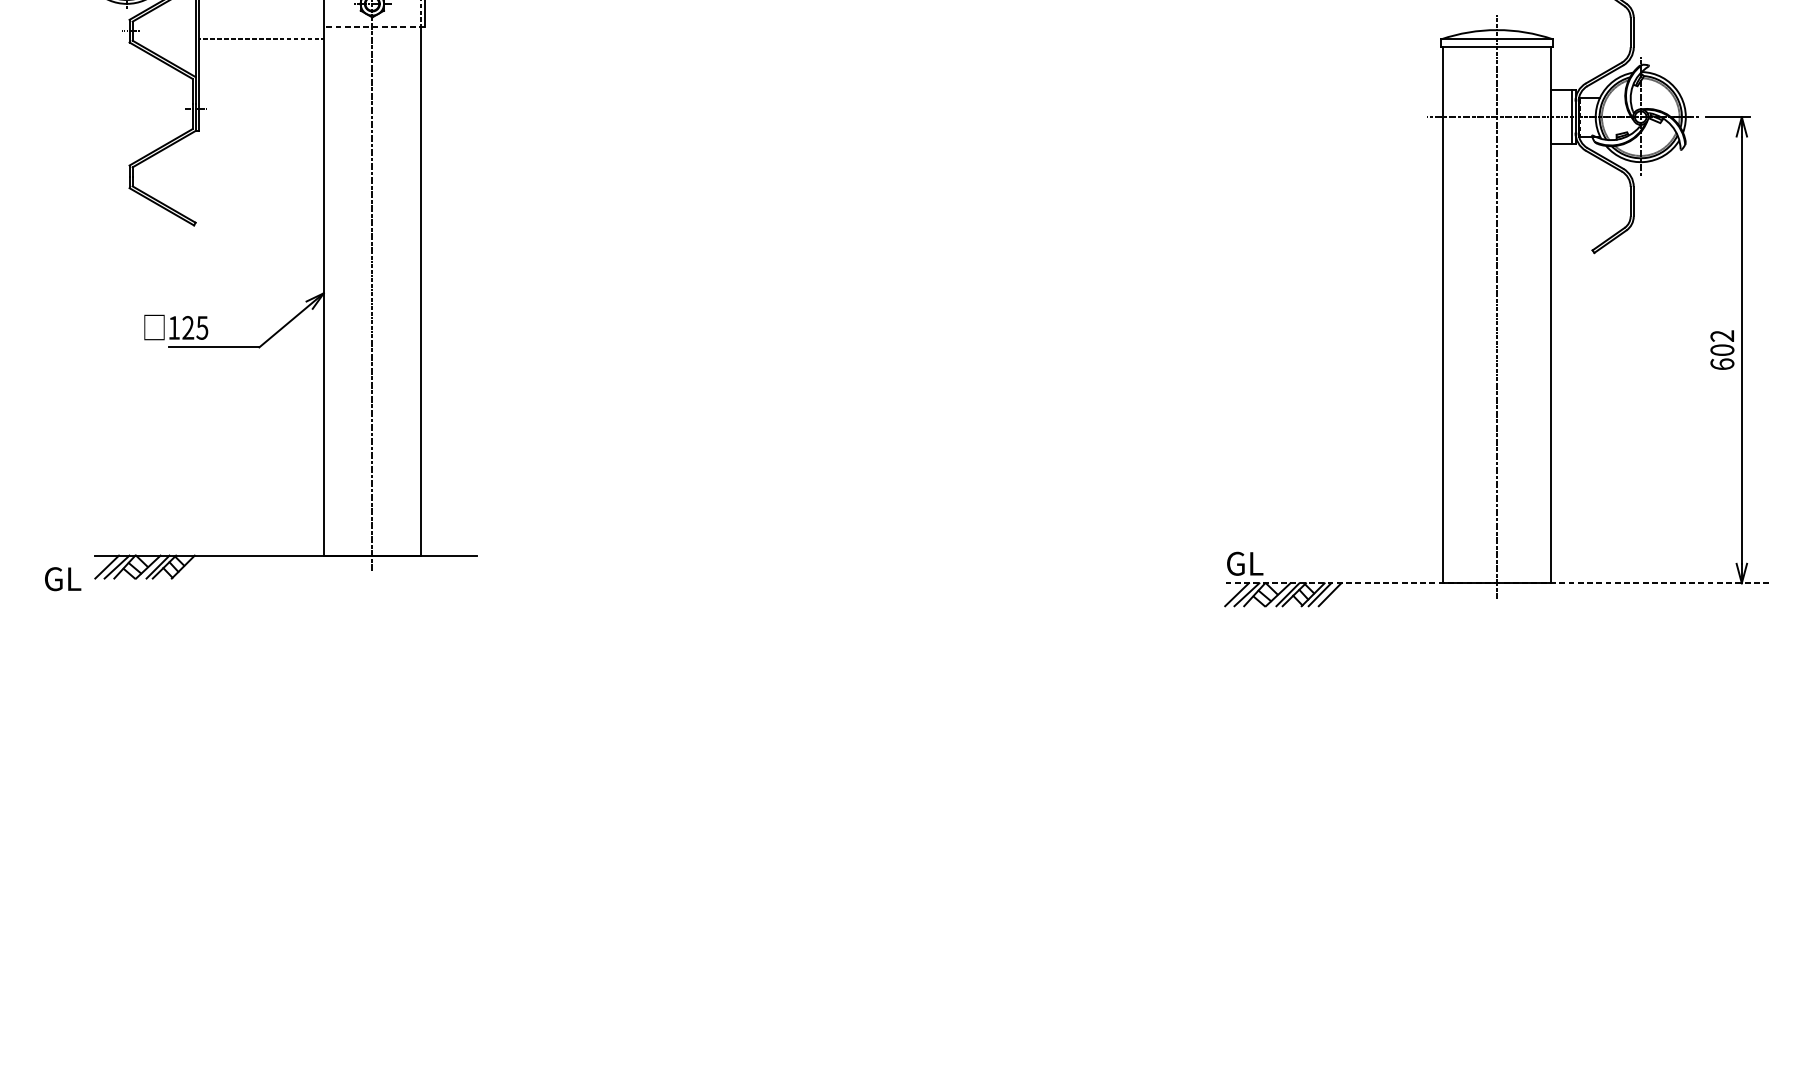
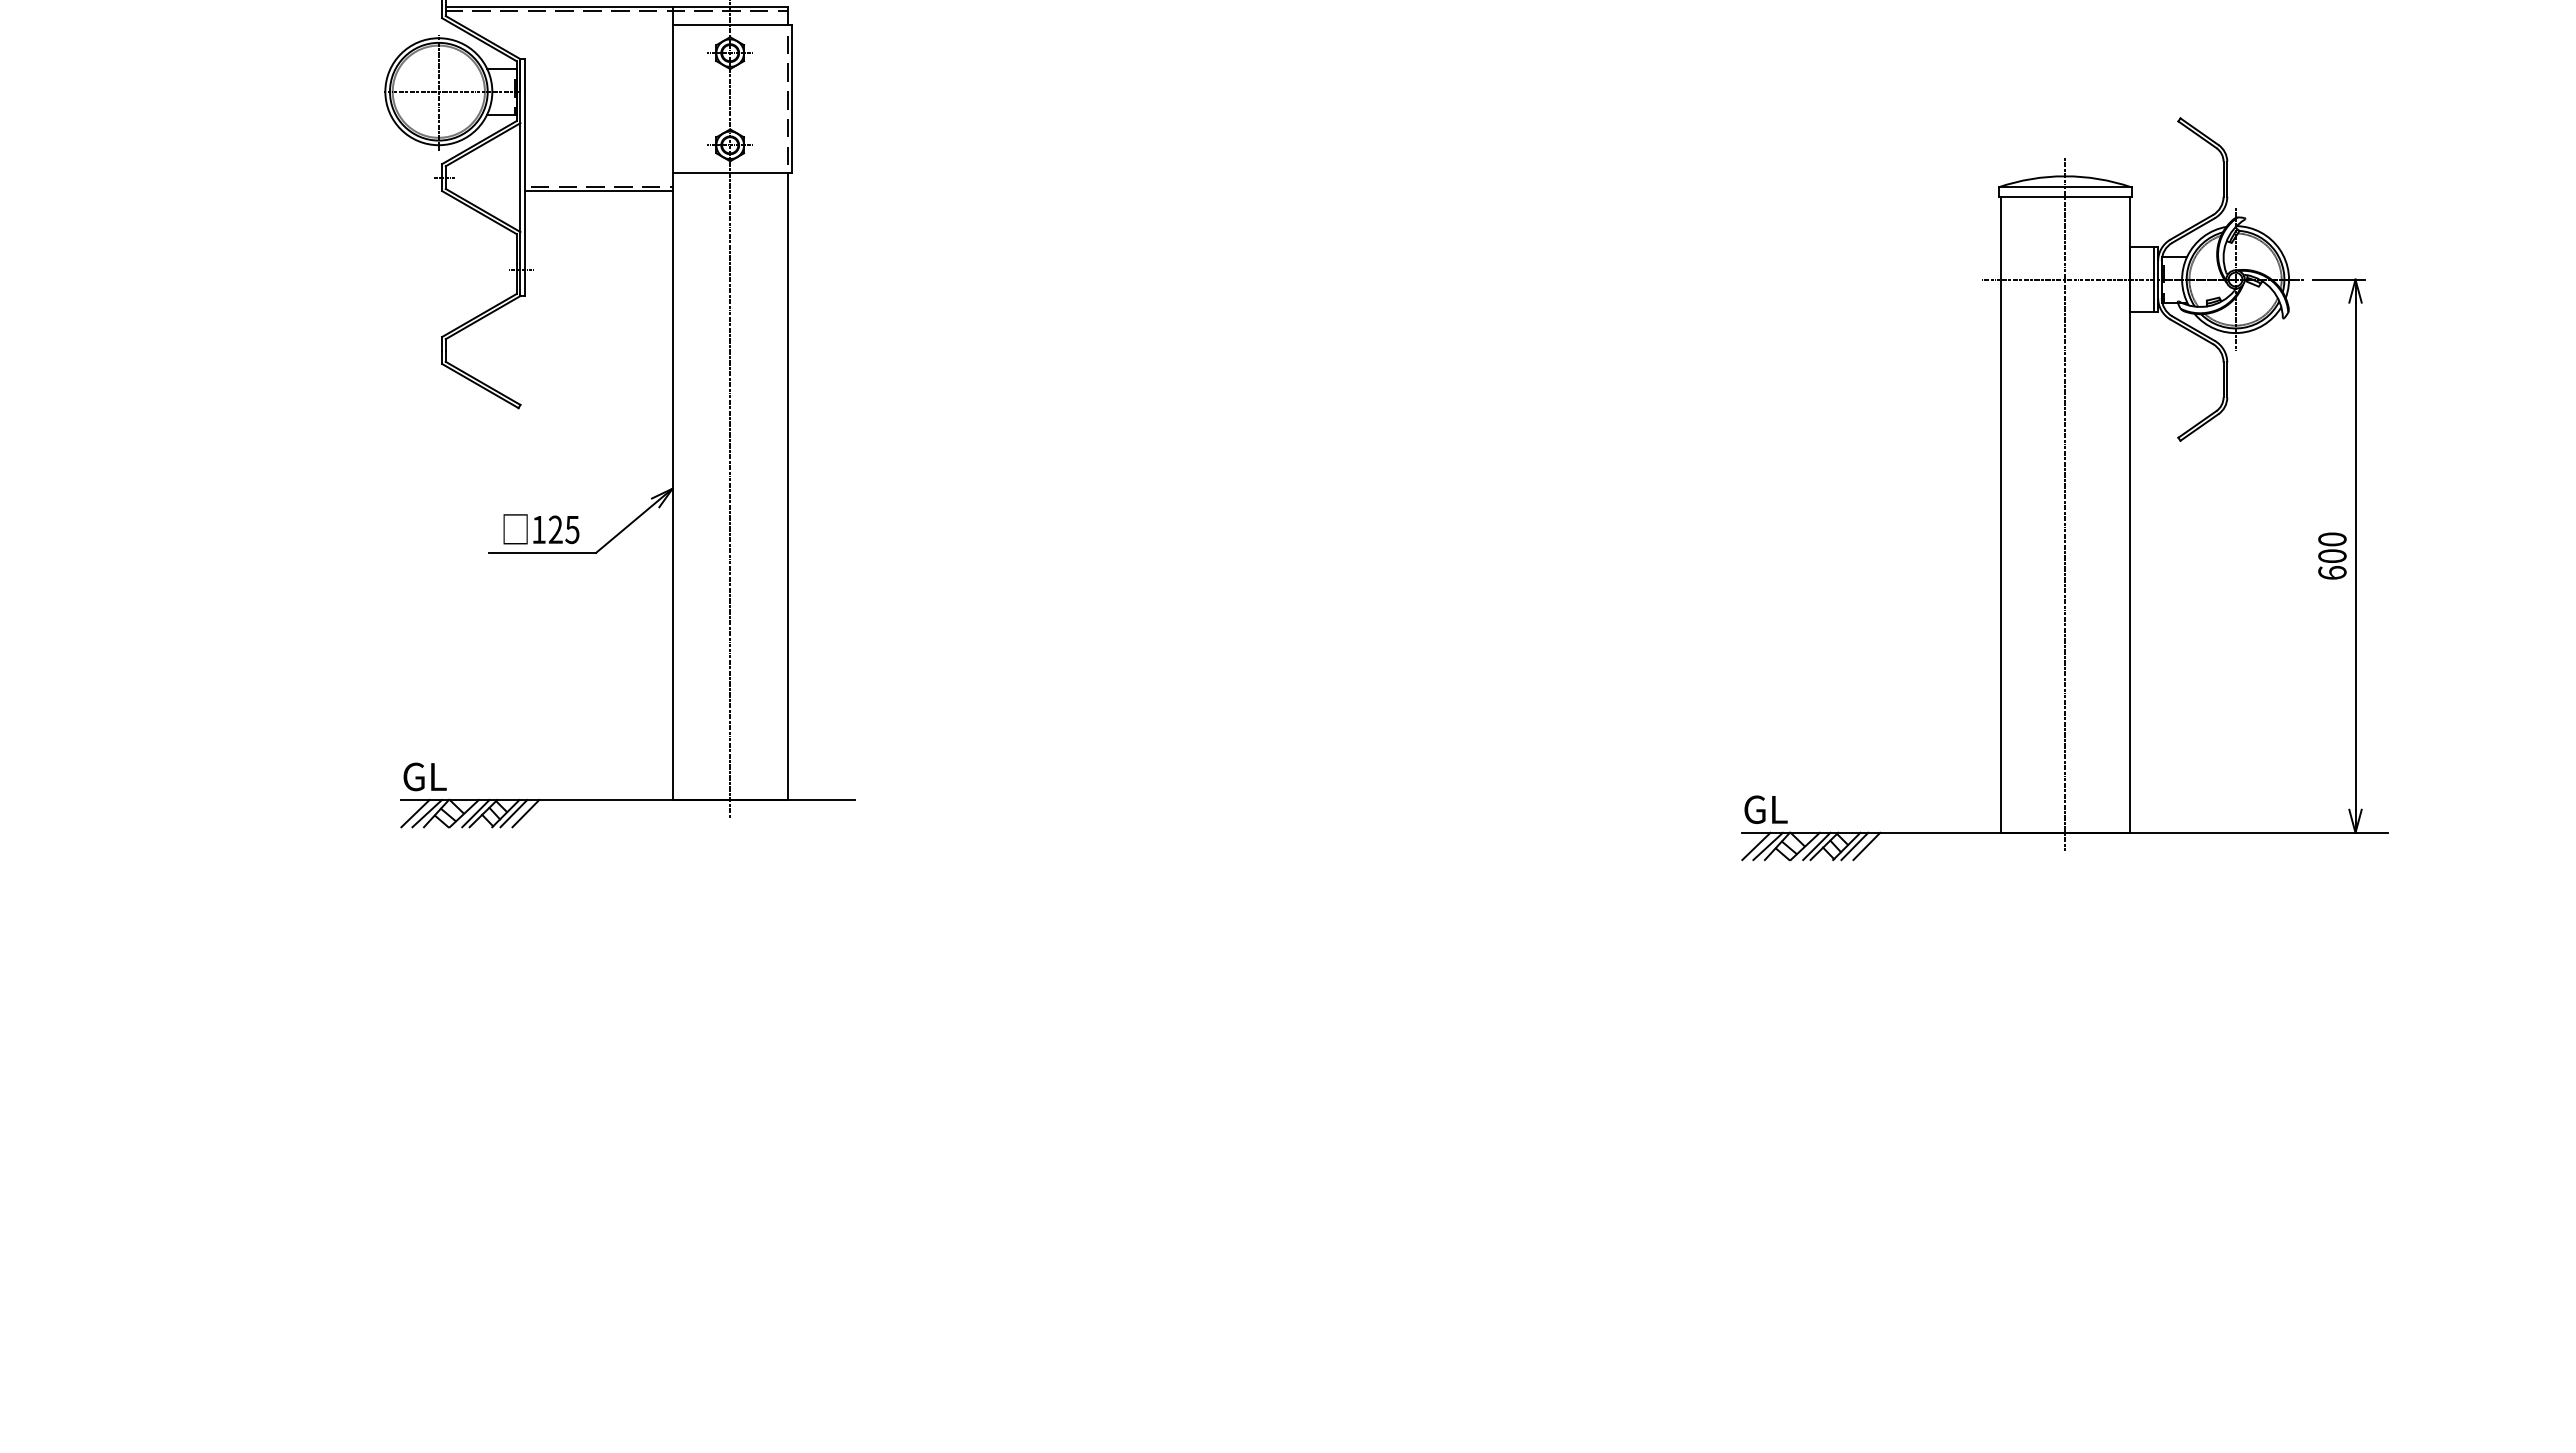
line: (374, 27) -> (732, 173), dashed -> solid
line: (261, 42) -> (598, 191), added
text: (176, 327) -> (541, 529), moved
text: (1722, 336) -> (2332, 539), 602 -> 600
line: (189, 566) -> (513, 813), added
line: (199, 566) -> (525, 813), added
text: (62, 578) -> (424, 776), moved
line: (1497, 582) -> (2065, 832), dashed -> solid

